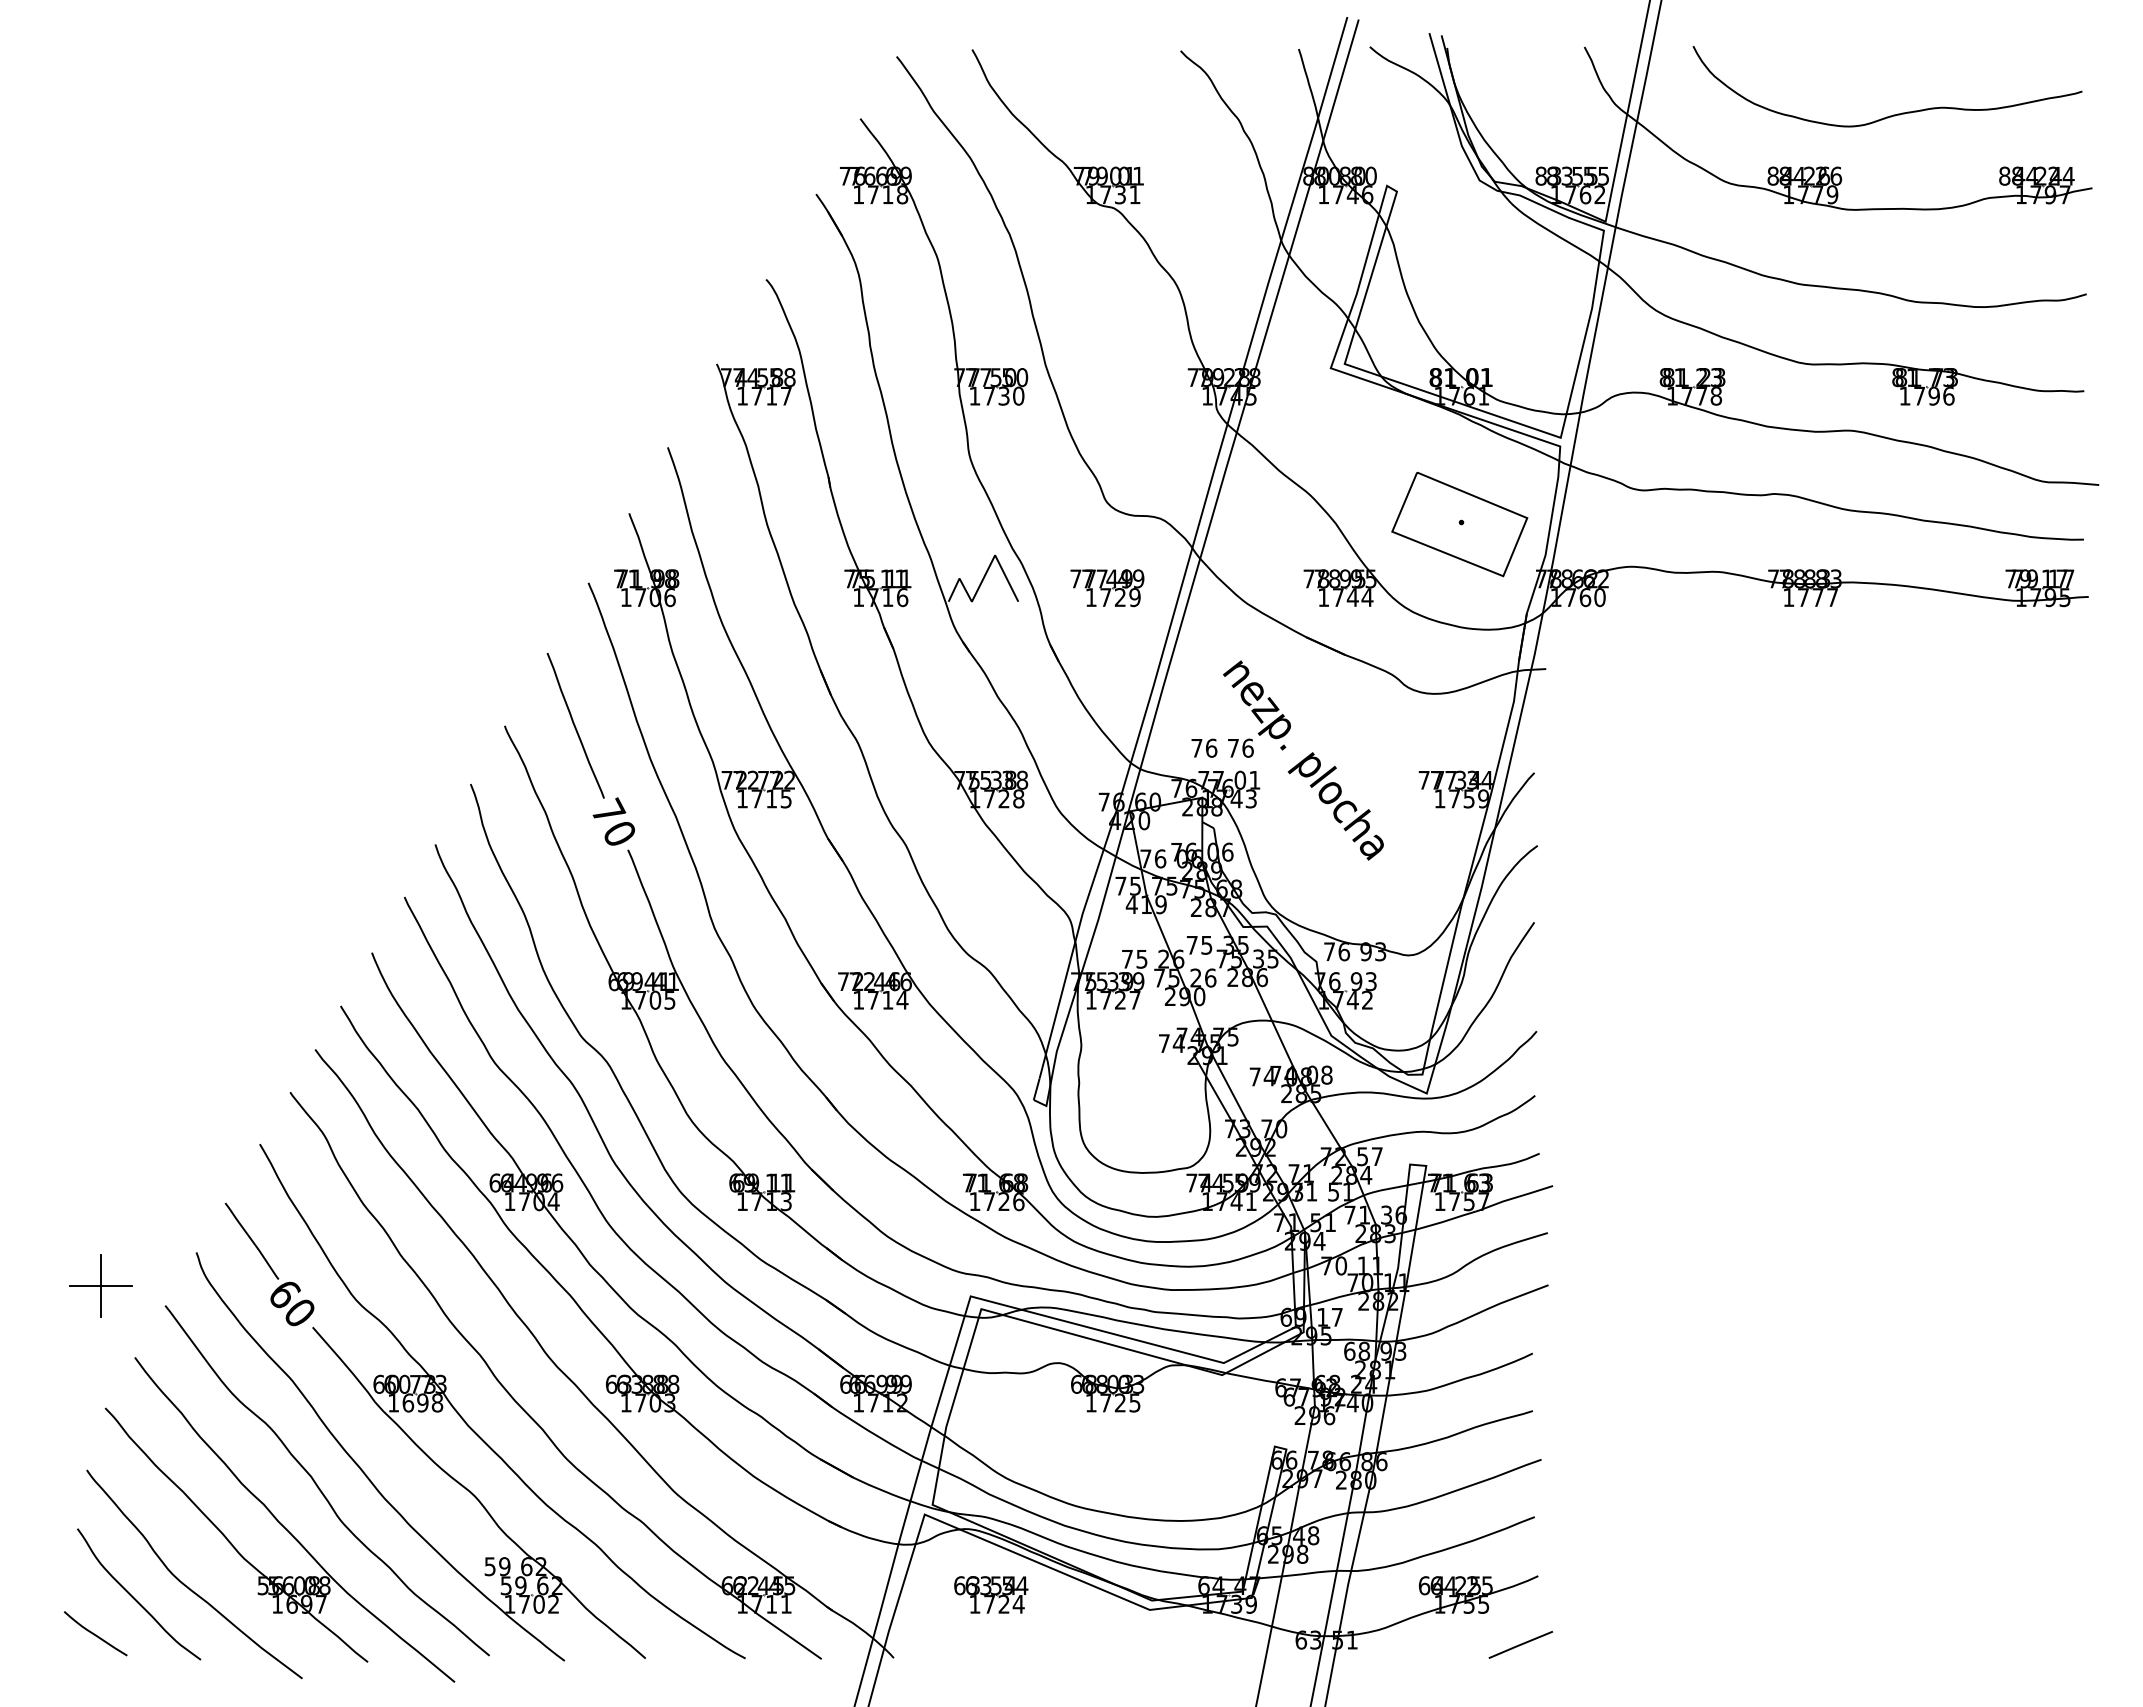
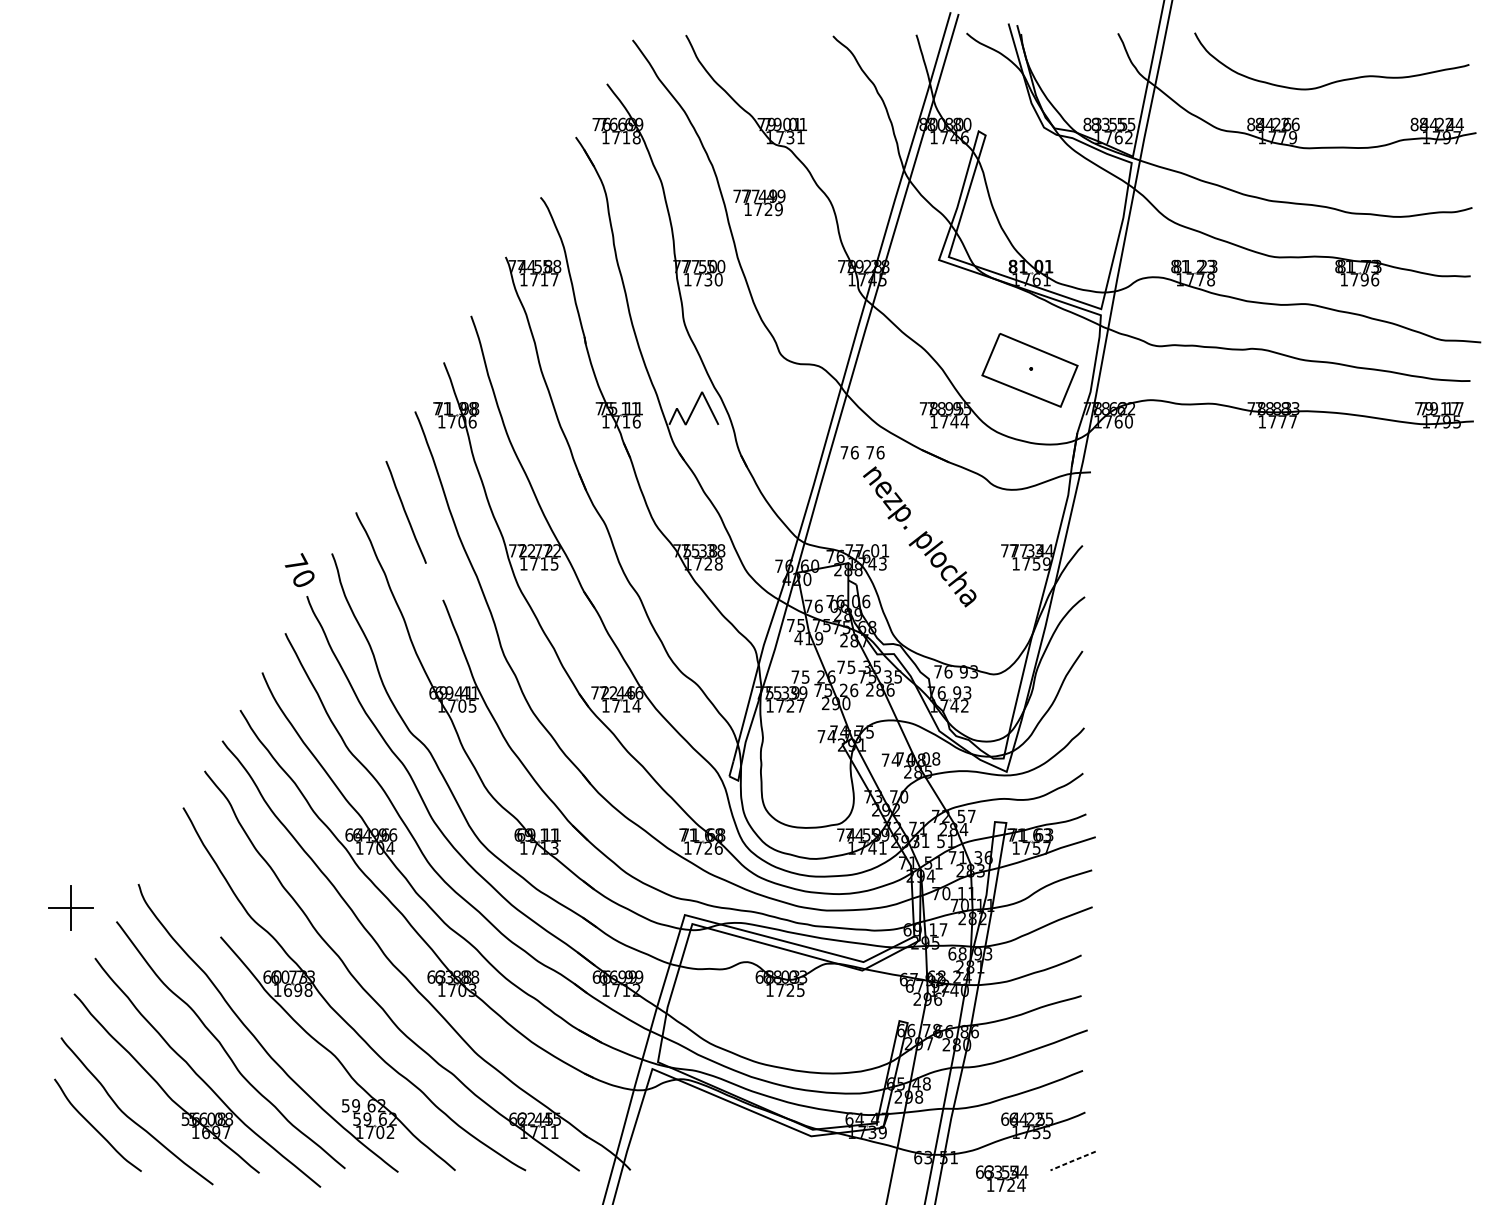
part: (1107, 588) -> (759, 203), moved
text: (1222, 747) -> (862, 452), moved
text: (613, 821) -> (299, 570), moved
part: (269, 1264) -> (190, 892), removed
part: (991, 1594) -> (1002, 1178), moved
curve: (94, 1633) -> (66, 1152), removed
line: (1519, 1645) -> (1072, 1161), solid -> dashed

